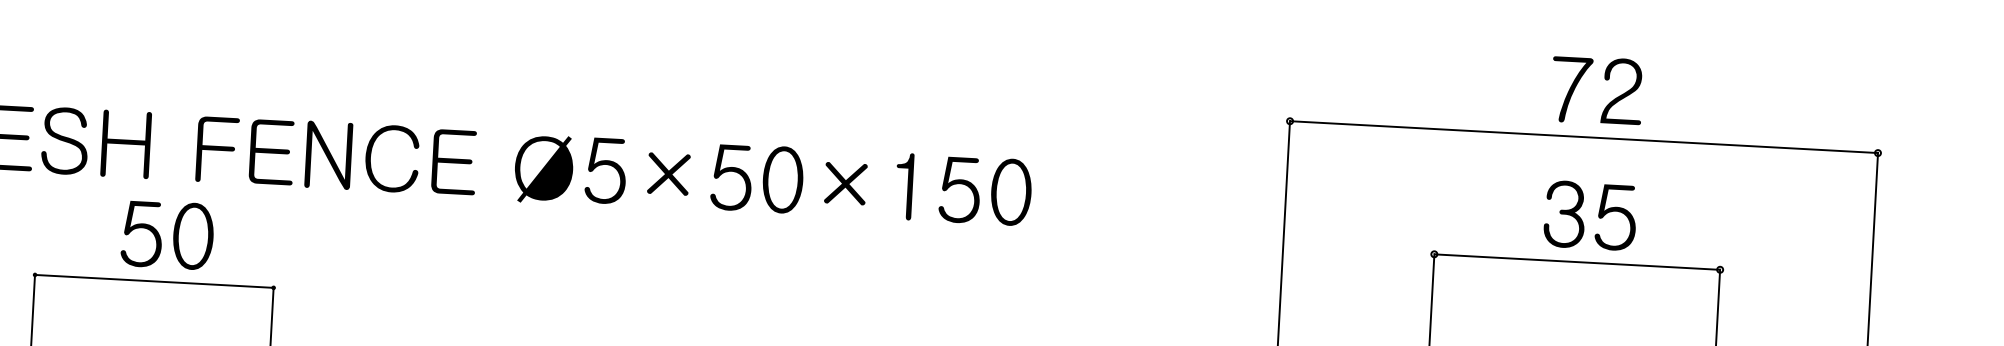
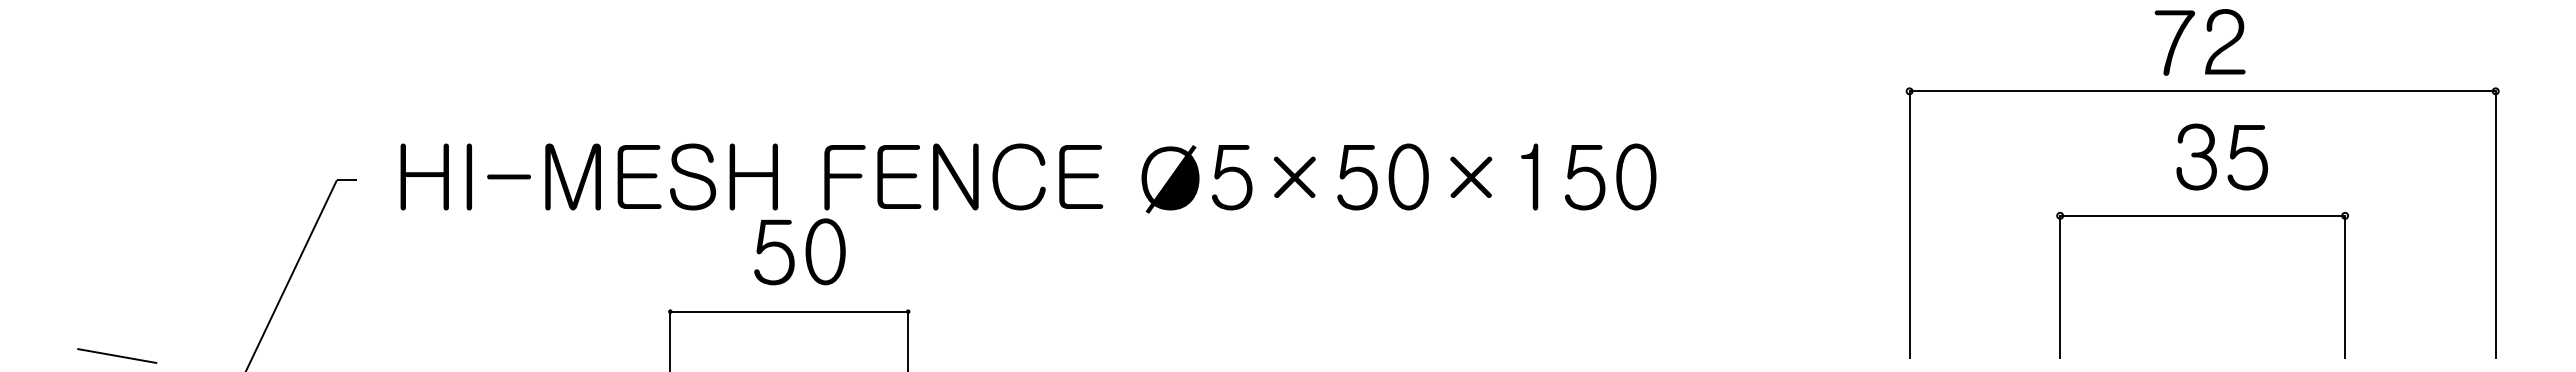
text: (1596, 90) -> (2199, 42), moved
text: (1589, 215) -> (2221, 156), moved
text: (167, 234) -> (799, 251), moved

